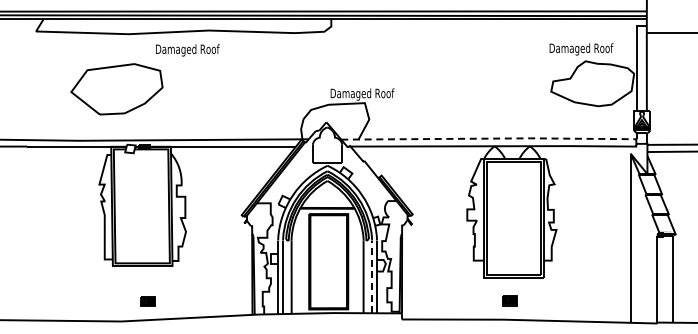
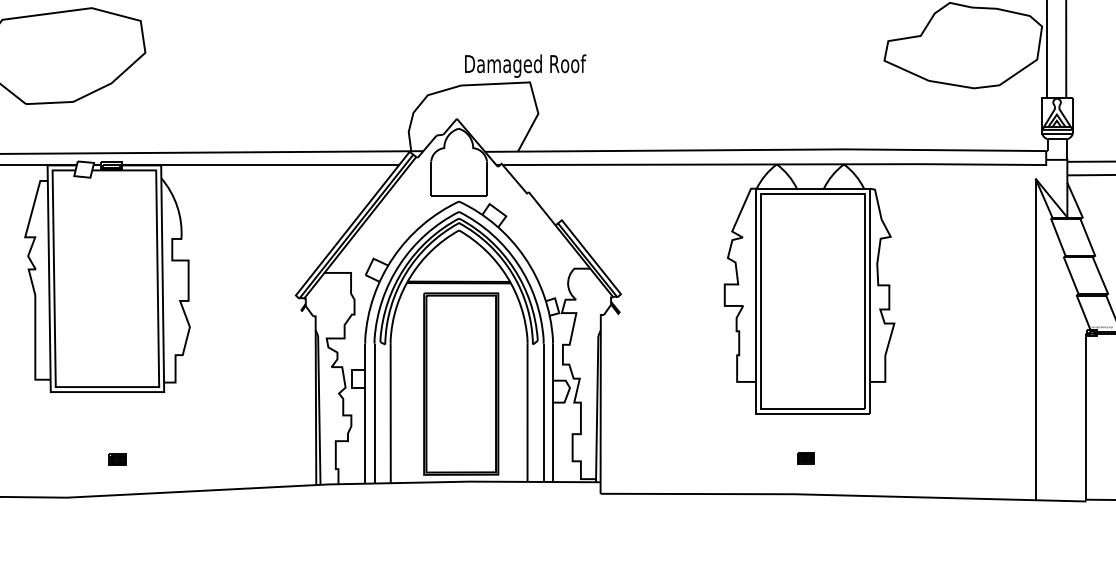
line: (489, 138) -> (766, 149), dashed -> solid
line: (372, 276) -> (544, 412), dashed -> solid
part: (509, 300) -> (805, 457), size x0.62
part: (147, 301) -> (116, 459), size x0.62

